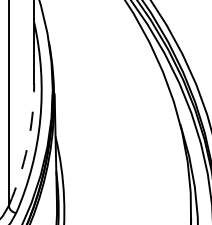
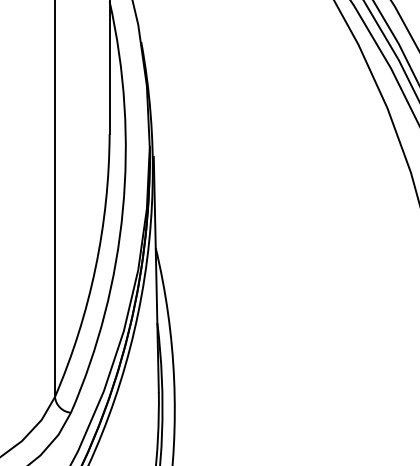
arc: (27, 146) -> (95, 269), dashed -> solid

